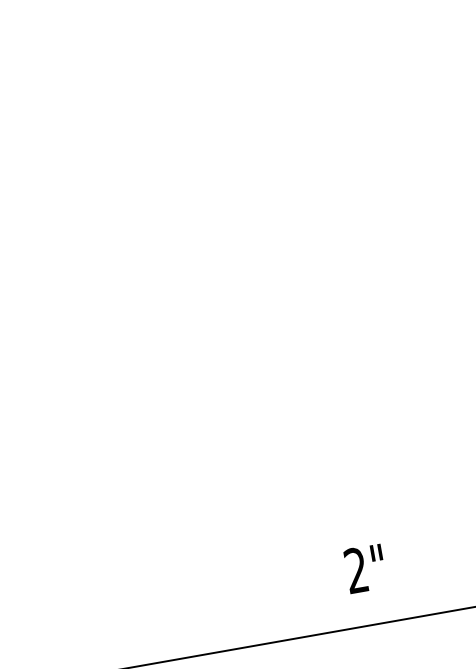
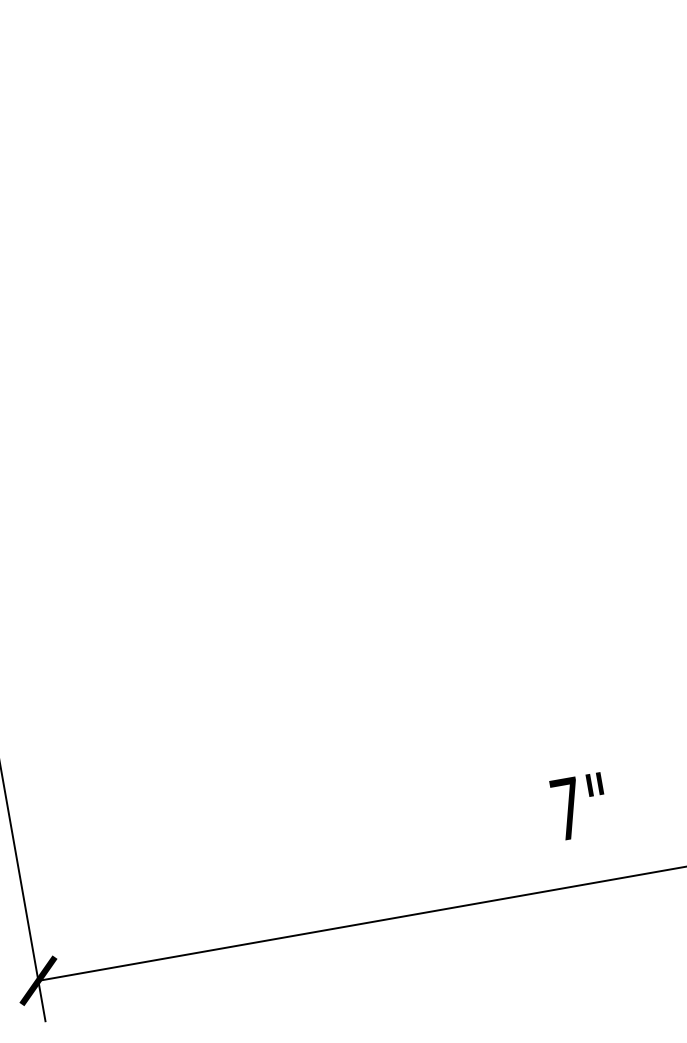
text: (355, 570) -> (566, 808), 2" -> 7"

